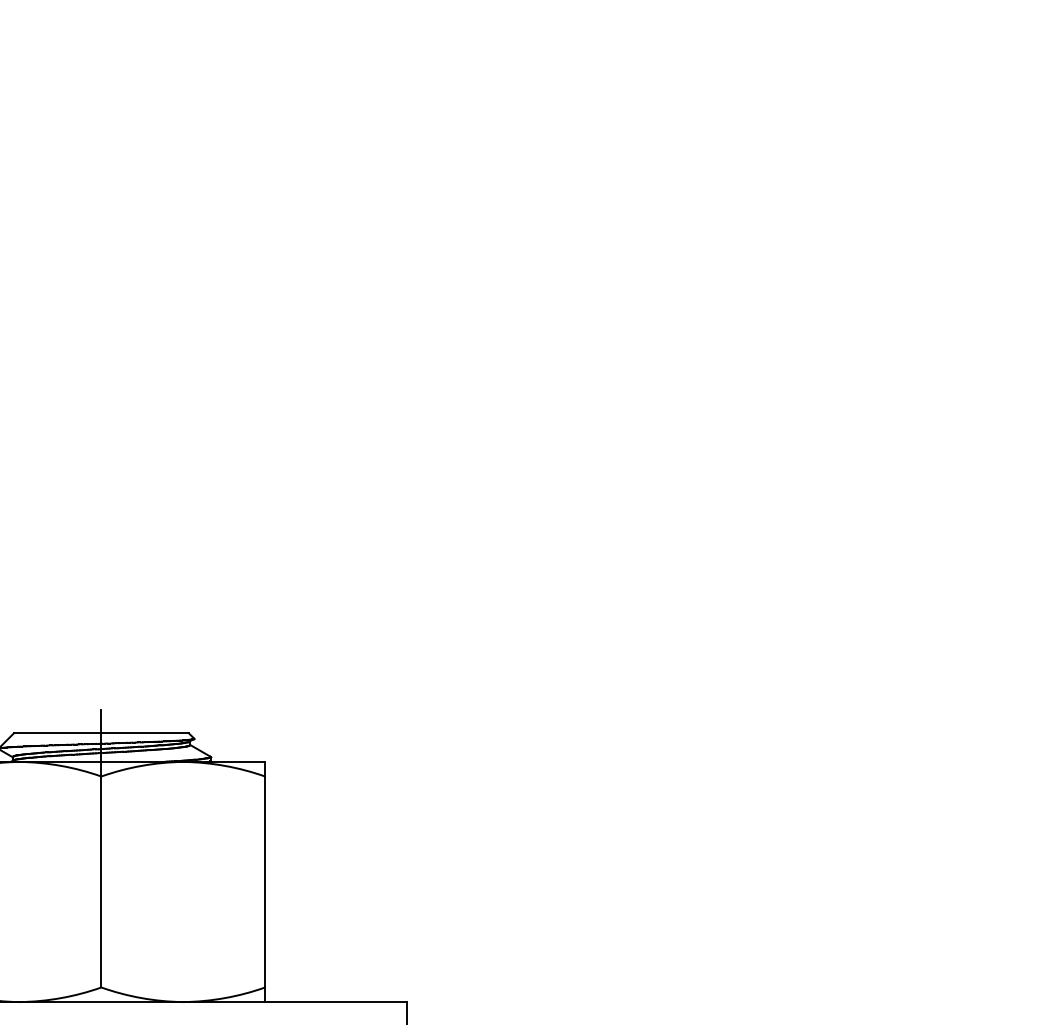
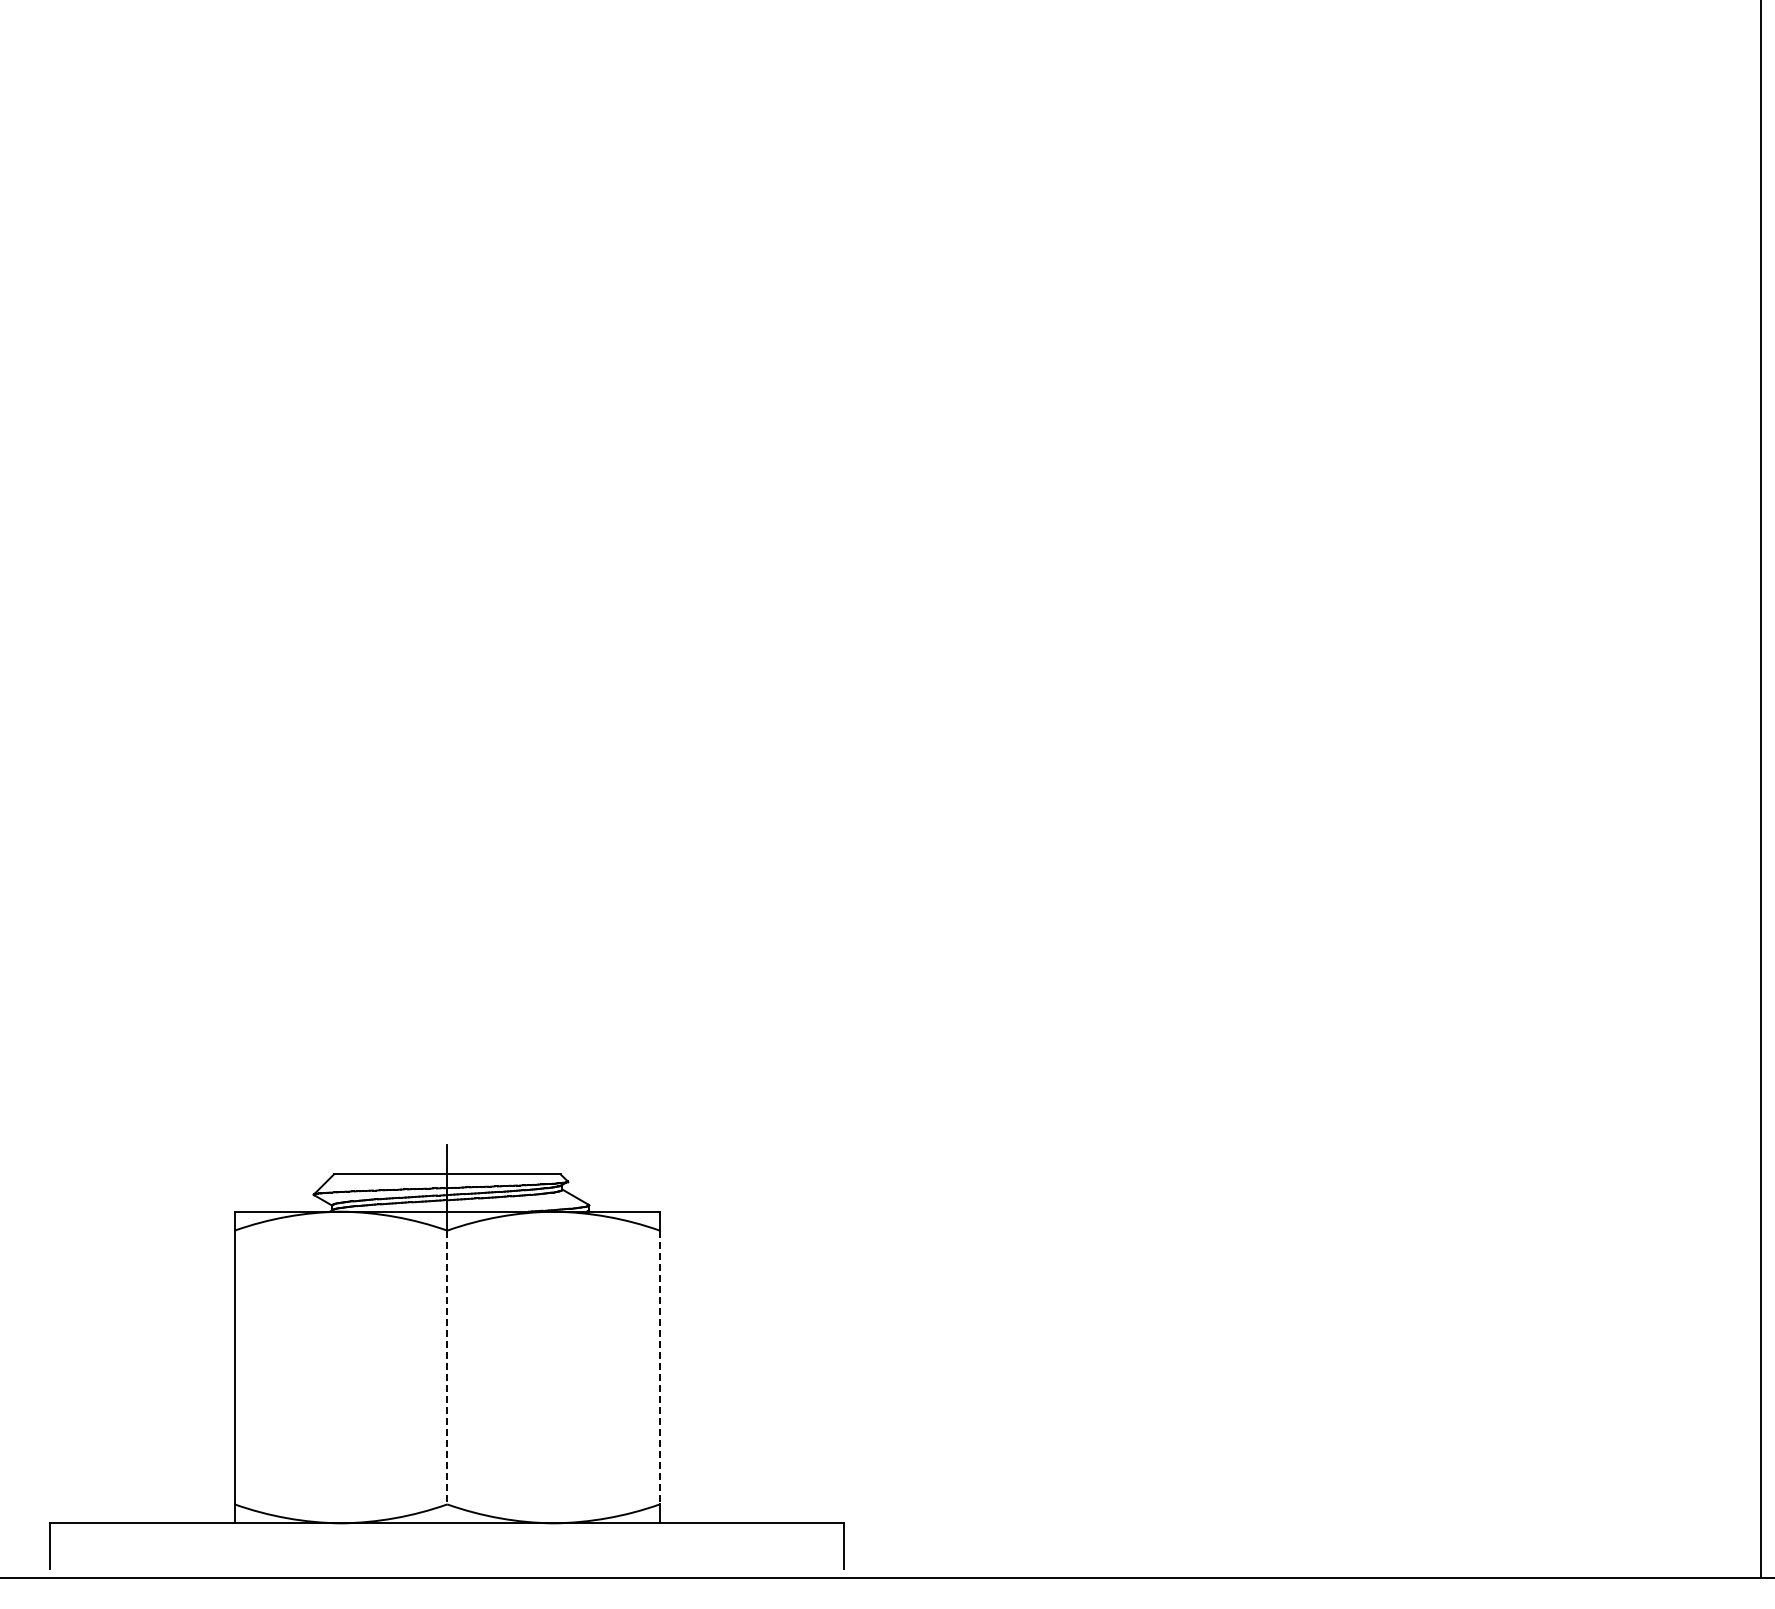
line: (101, 881) -> (447, 1367), solid -> dashed
line: (264, 881) -> (659, 1367), solid -> dashed

